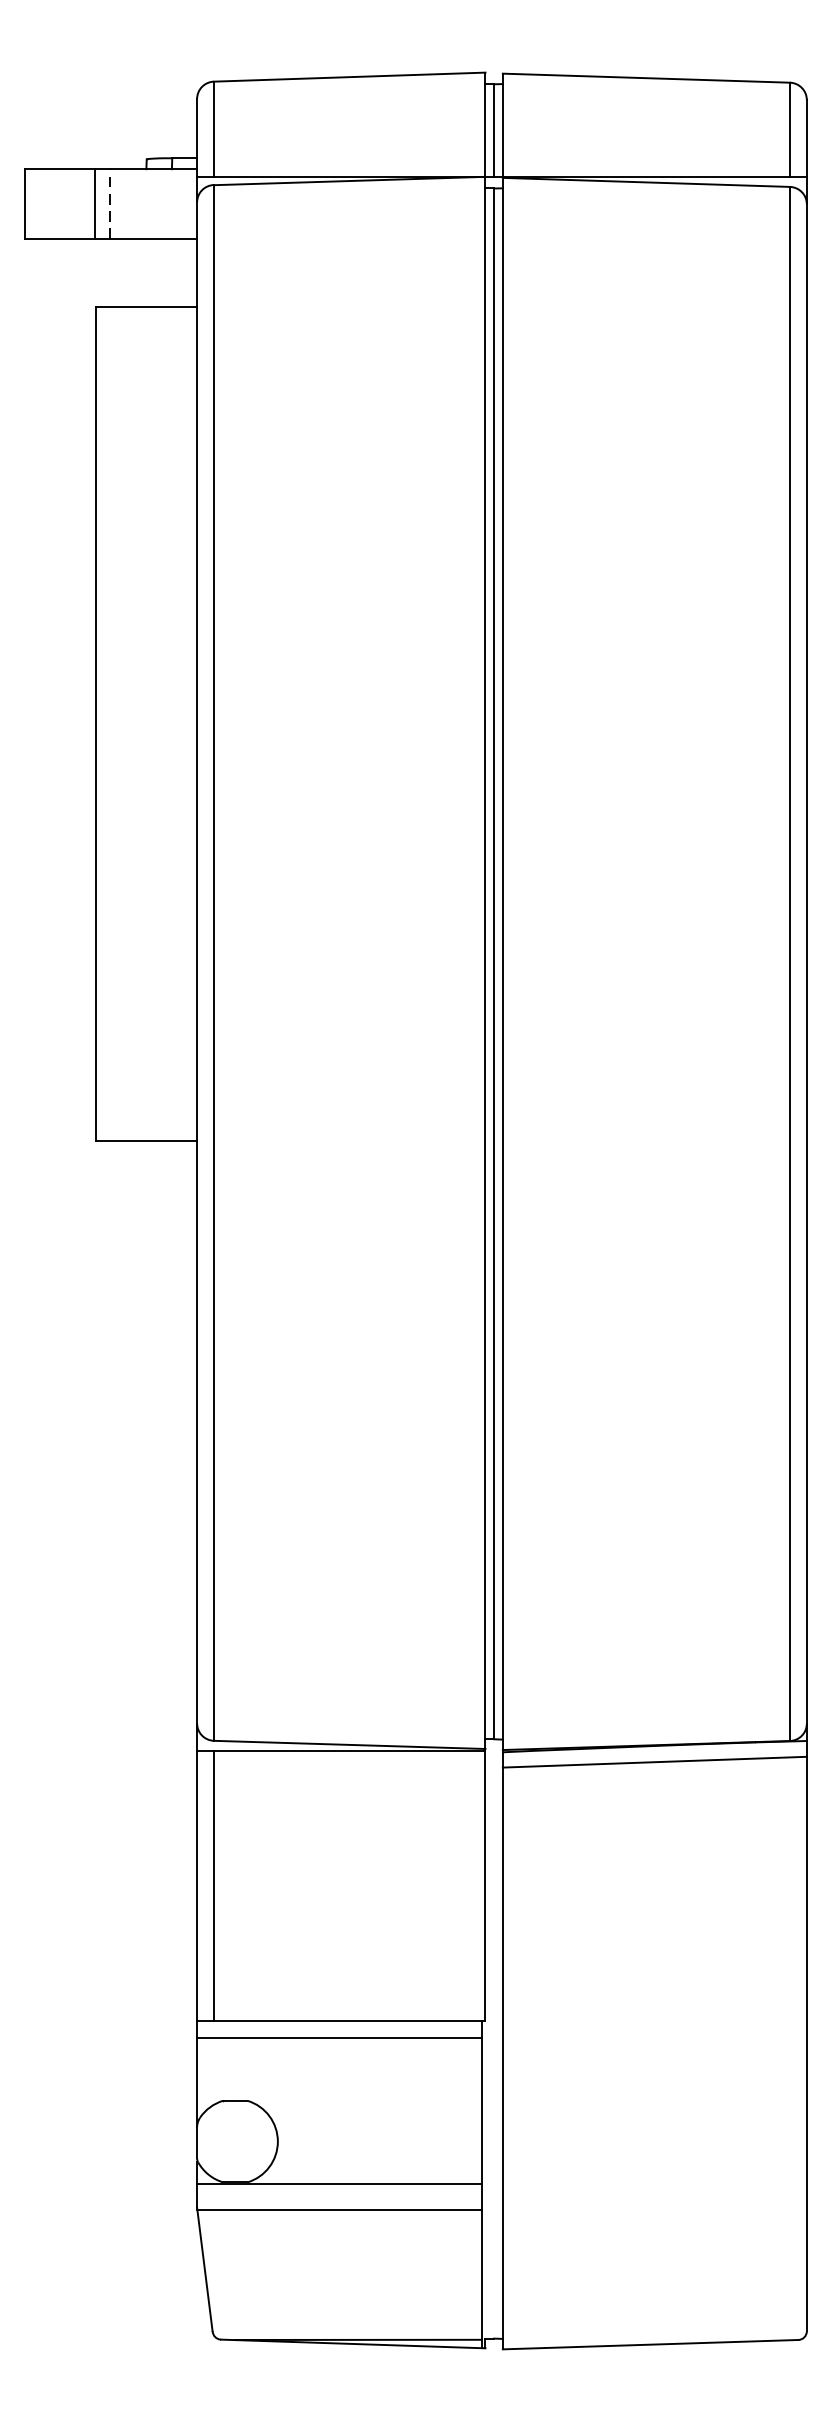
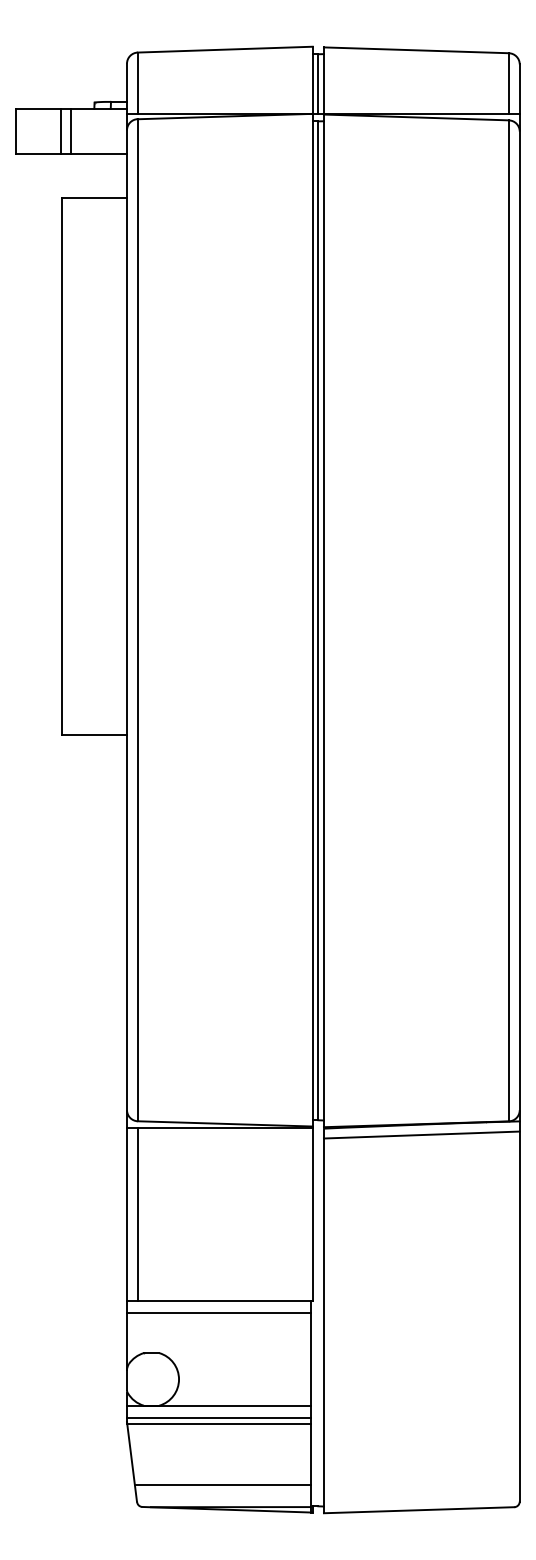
line: (110, 202) -> (71, 130), dashed -> solid
line: (339, 2202) -> (218, 1418), added
line: (345, 2304) -> (222, 1484), added

